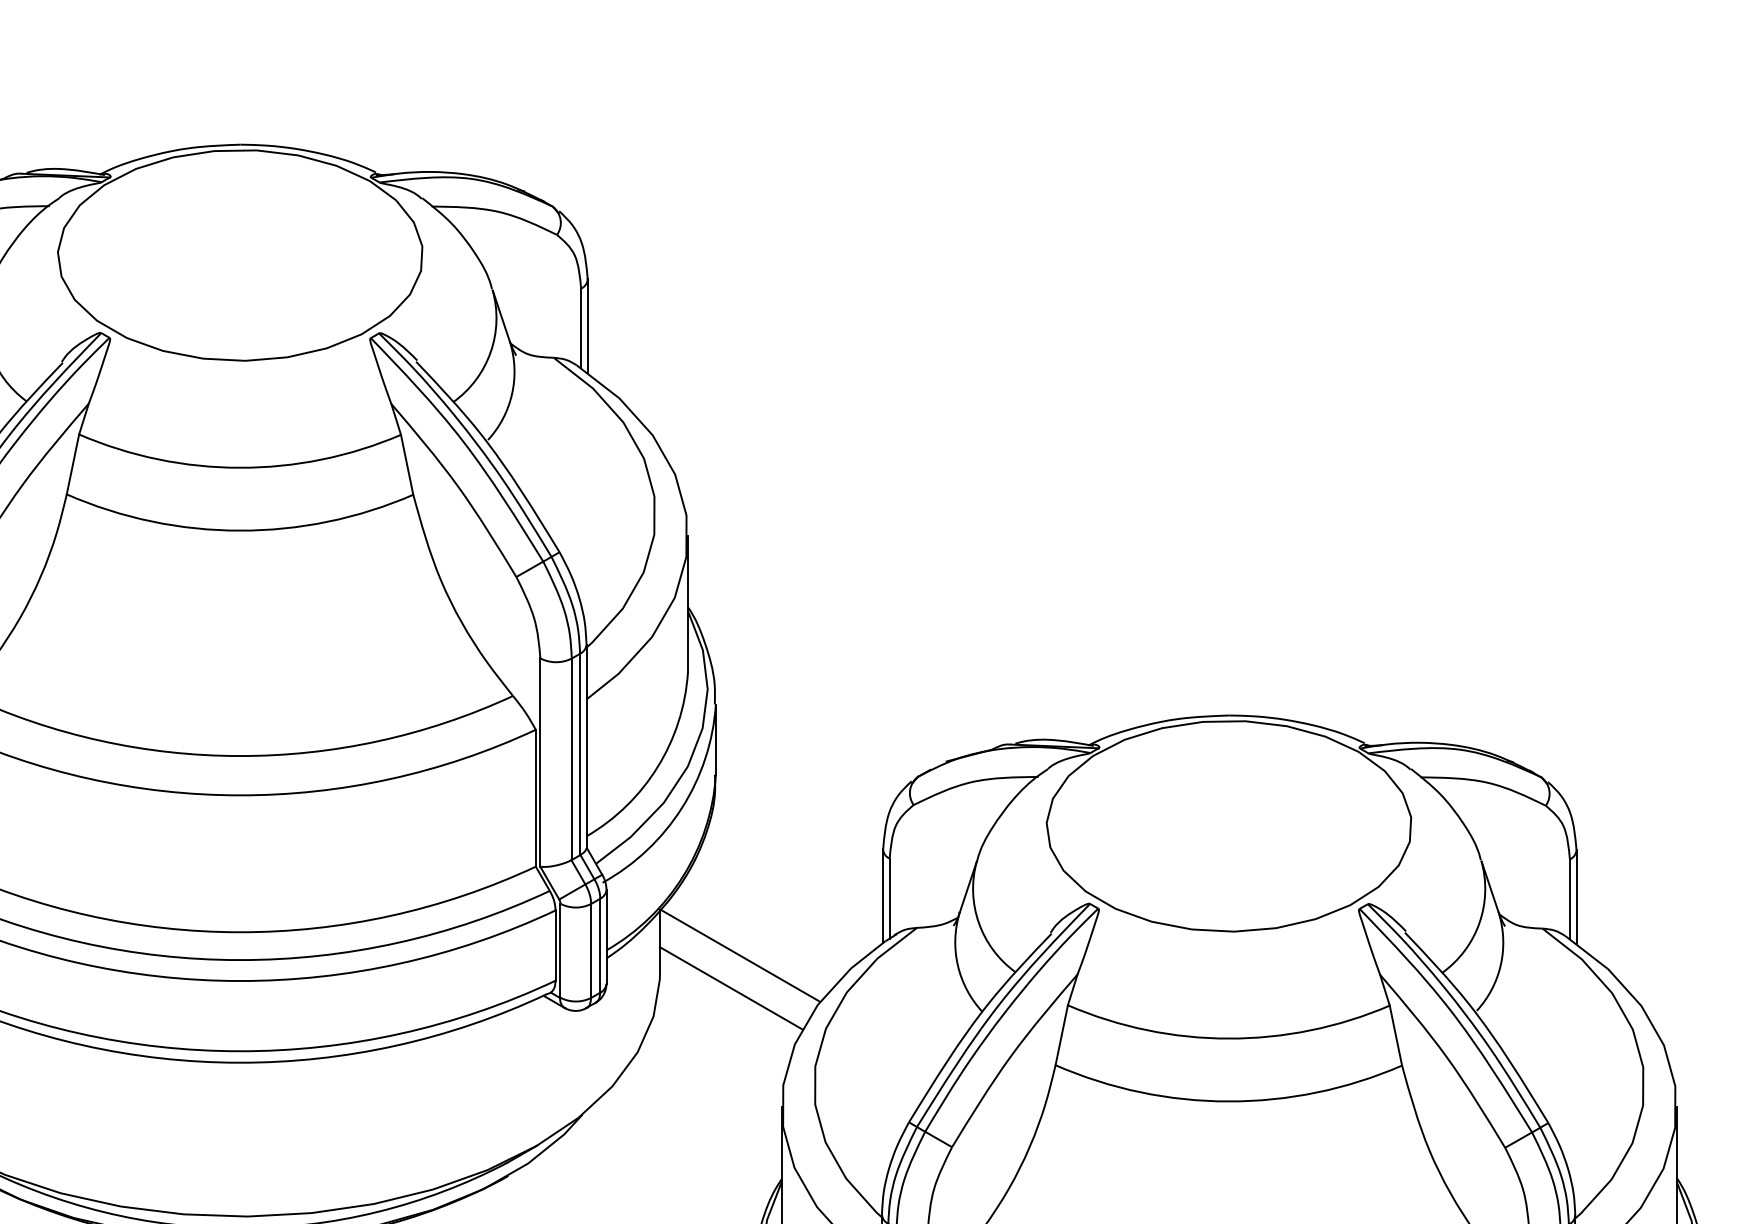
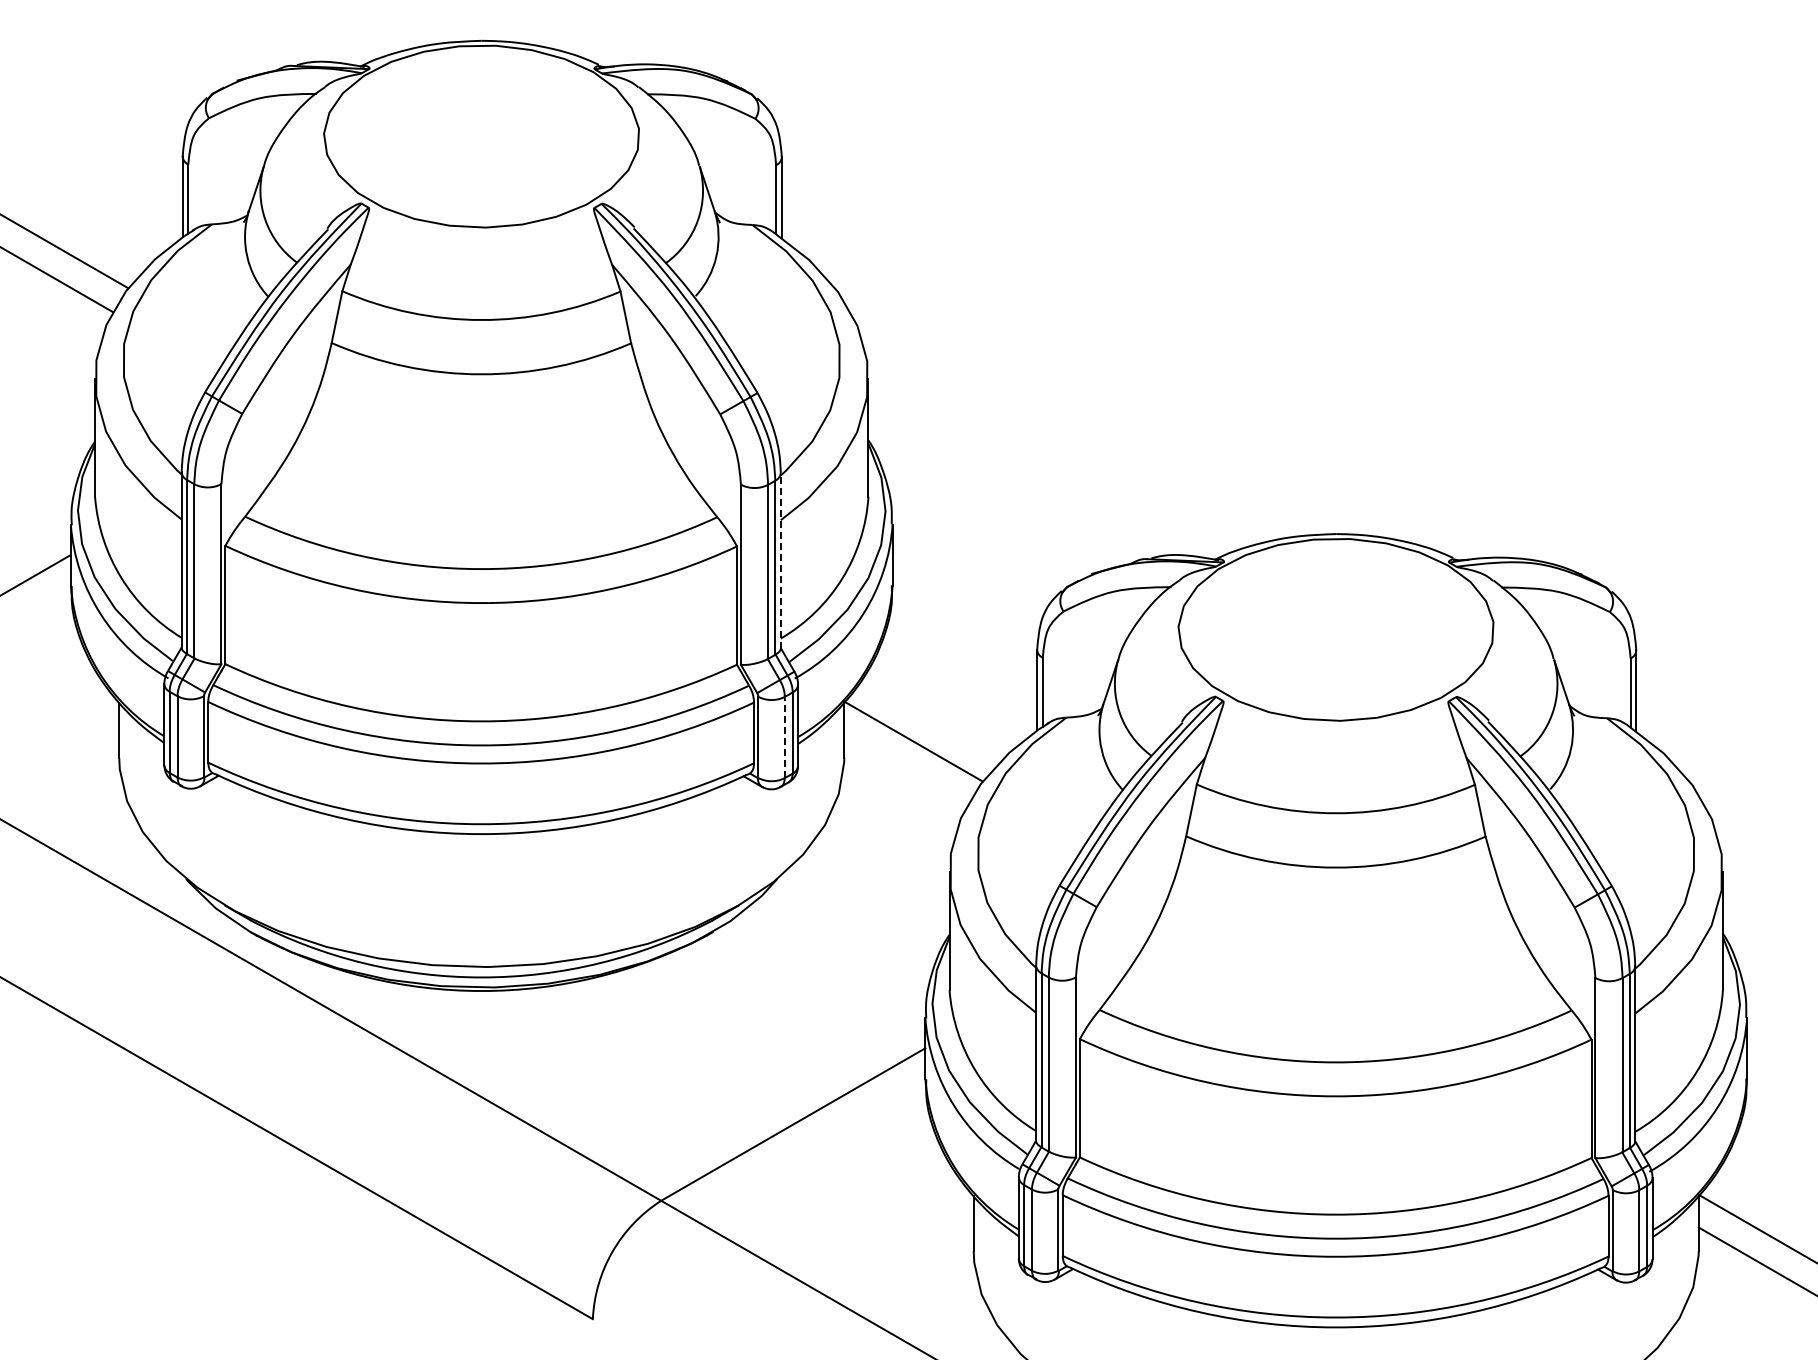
line: (586, 746) -> (780, 560), solid -> dashed
line: (590, 950) -> (784, 737), solid -> dashed
line: (730, 987) -> (905, 769), removed

